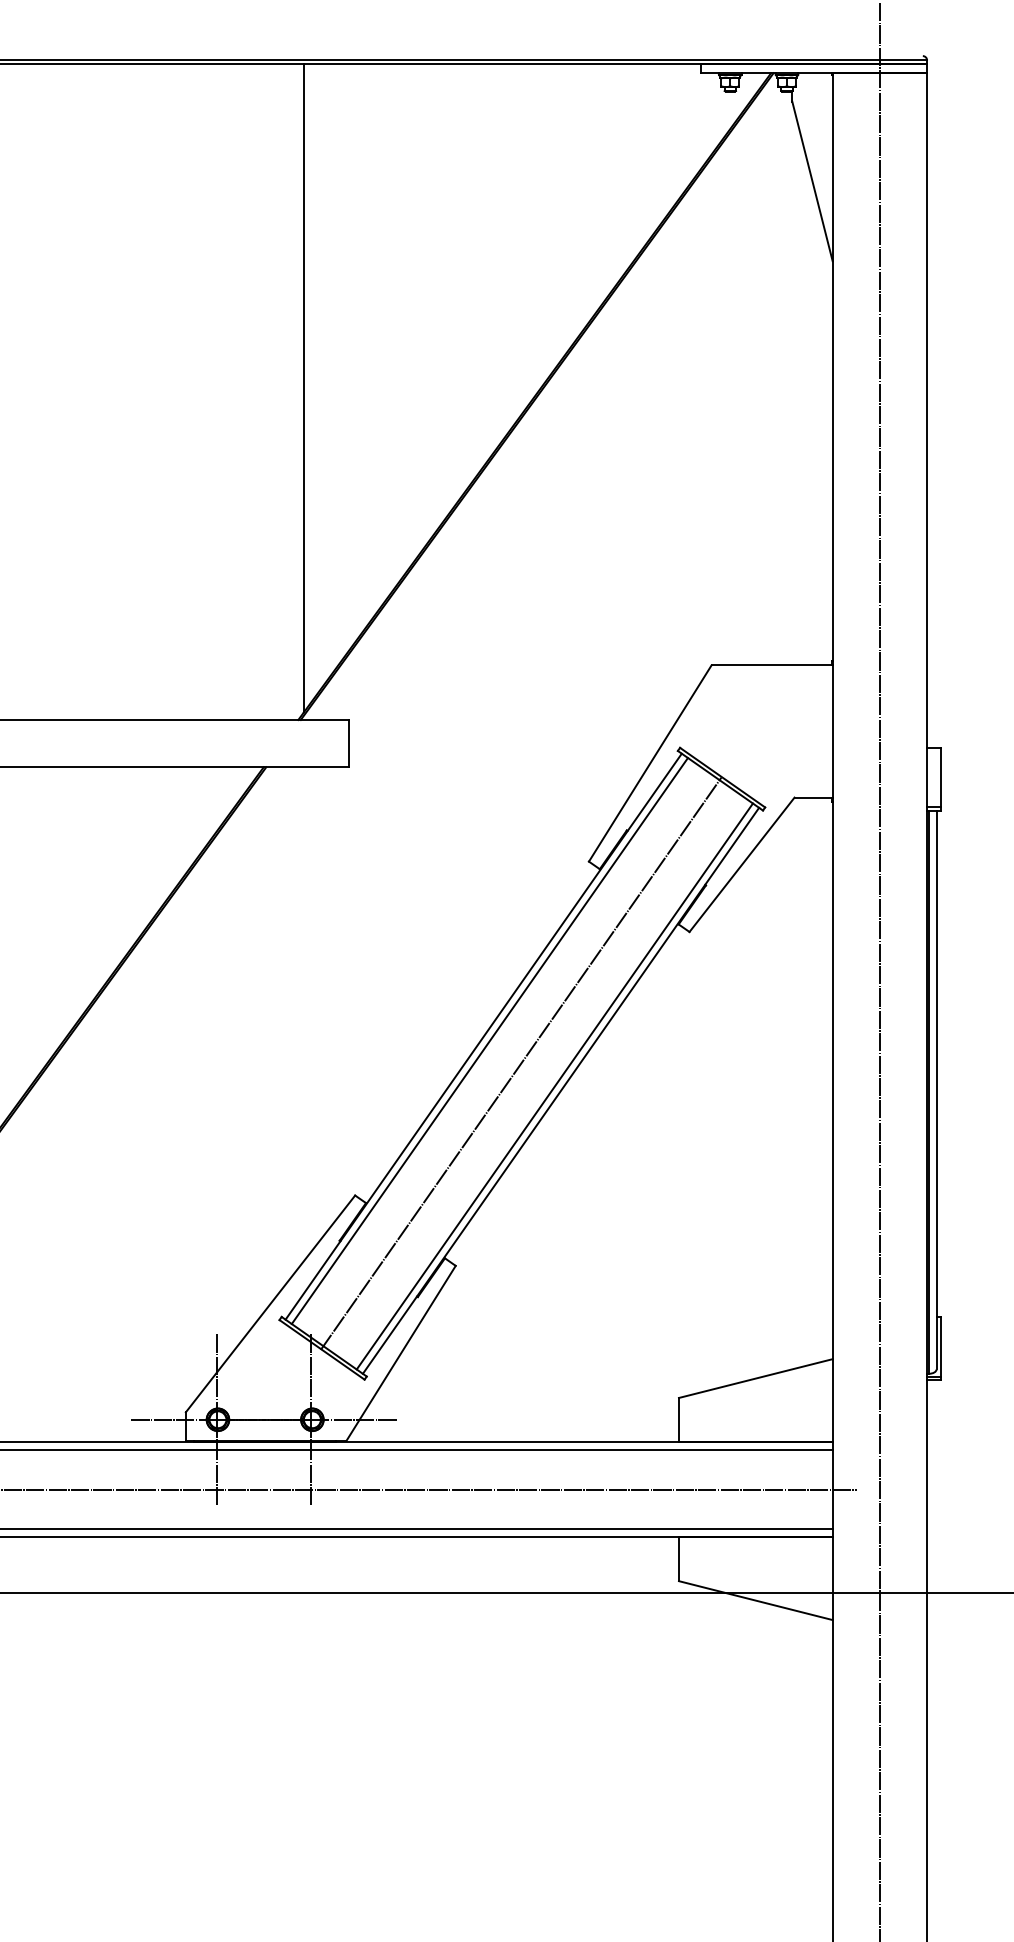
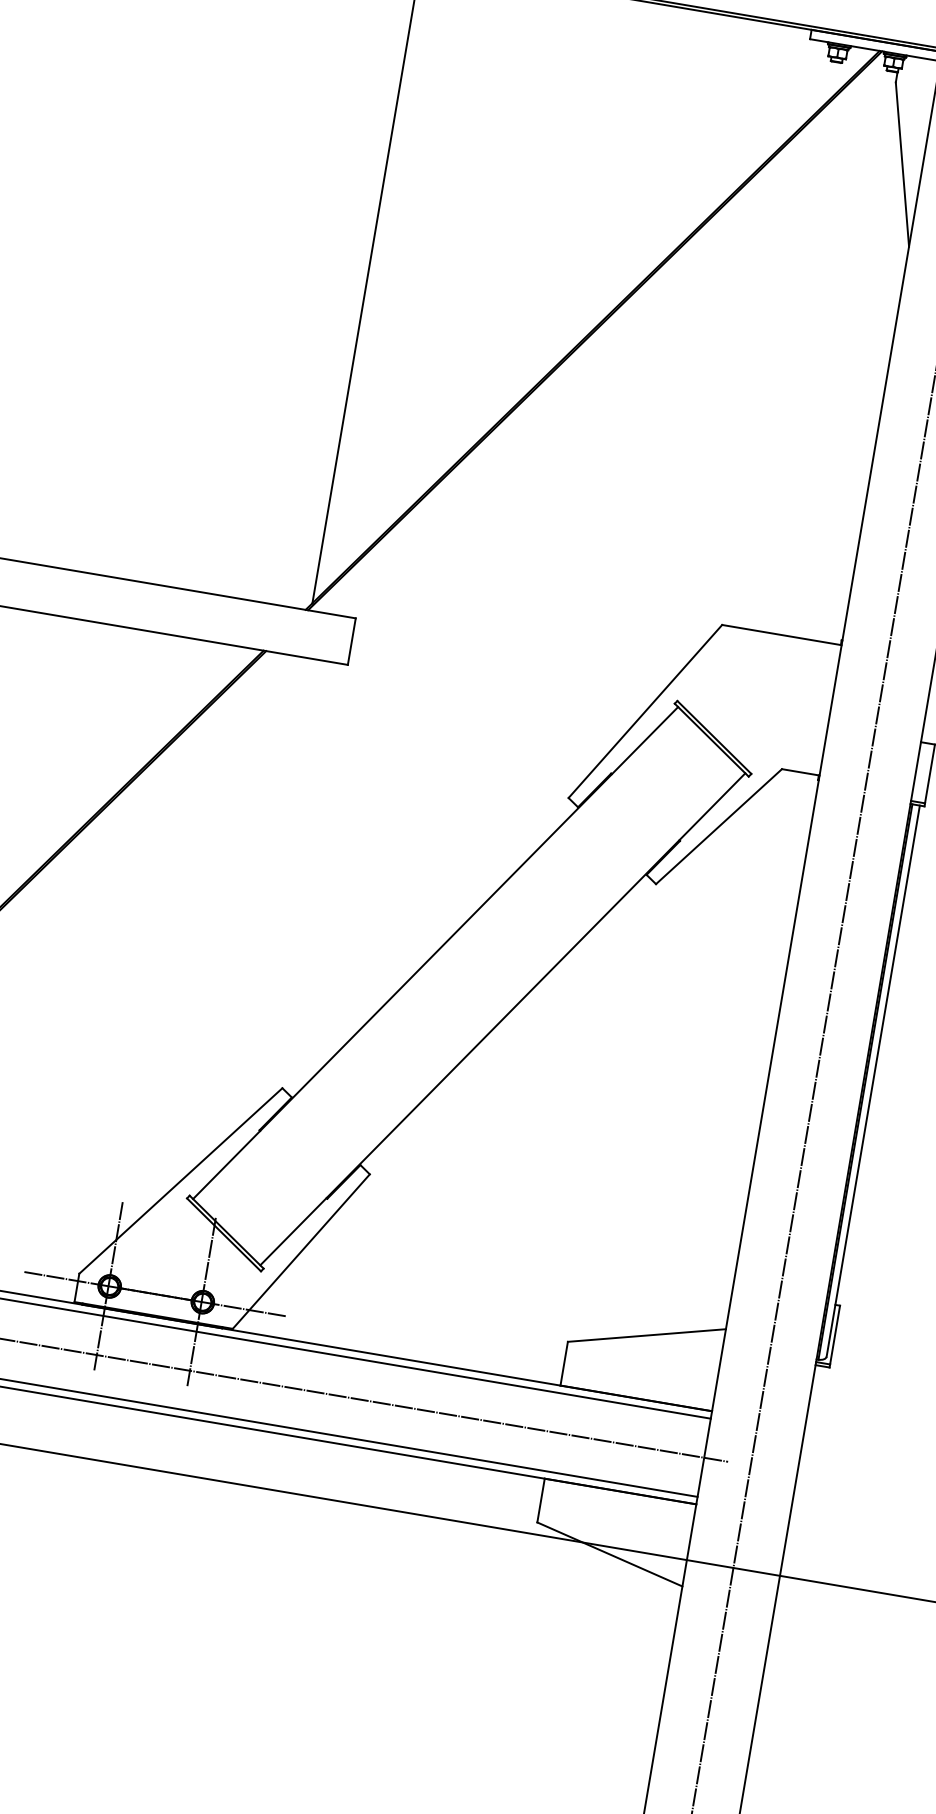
line: (489, 1041) -> (440, 958), removed
line: (520, 1063) -> (467, 985), removed
line: (554, 1086) -> (497, 1013), removed

